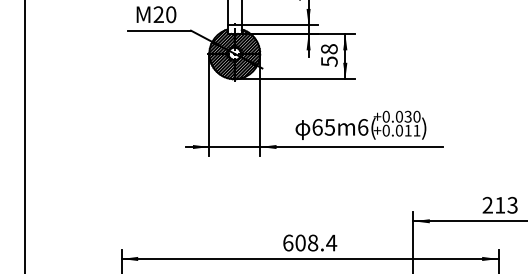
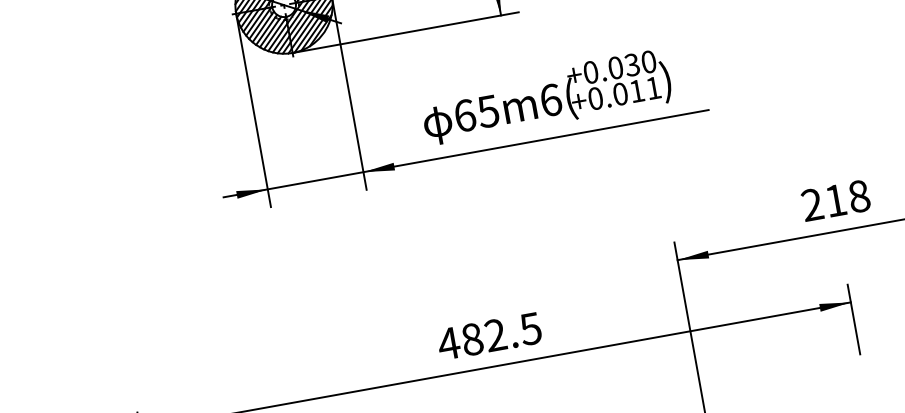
text: (512, 205) -> (859, 196), 213 -> 218
text: (309, 242) -> (488, 335), 608.4 -> 482.5

